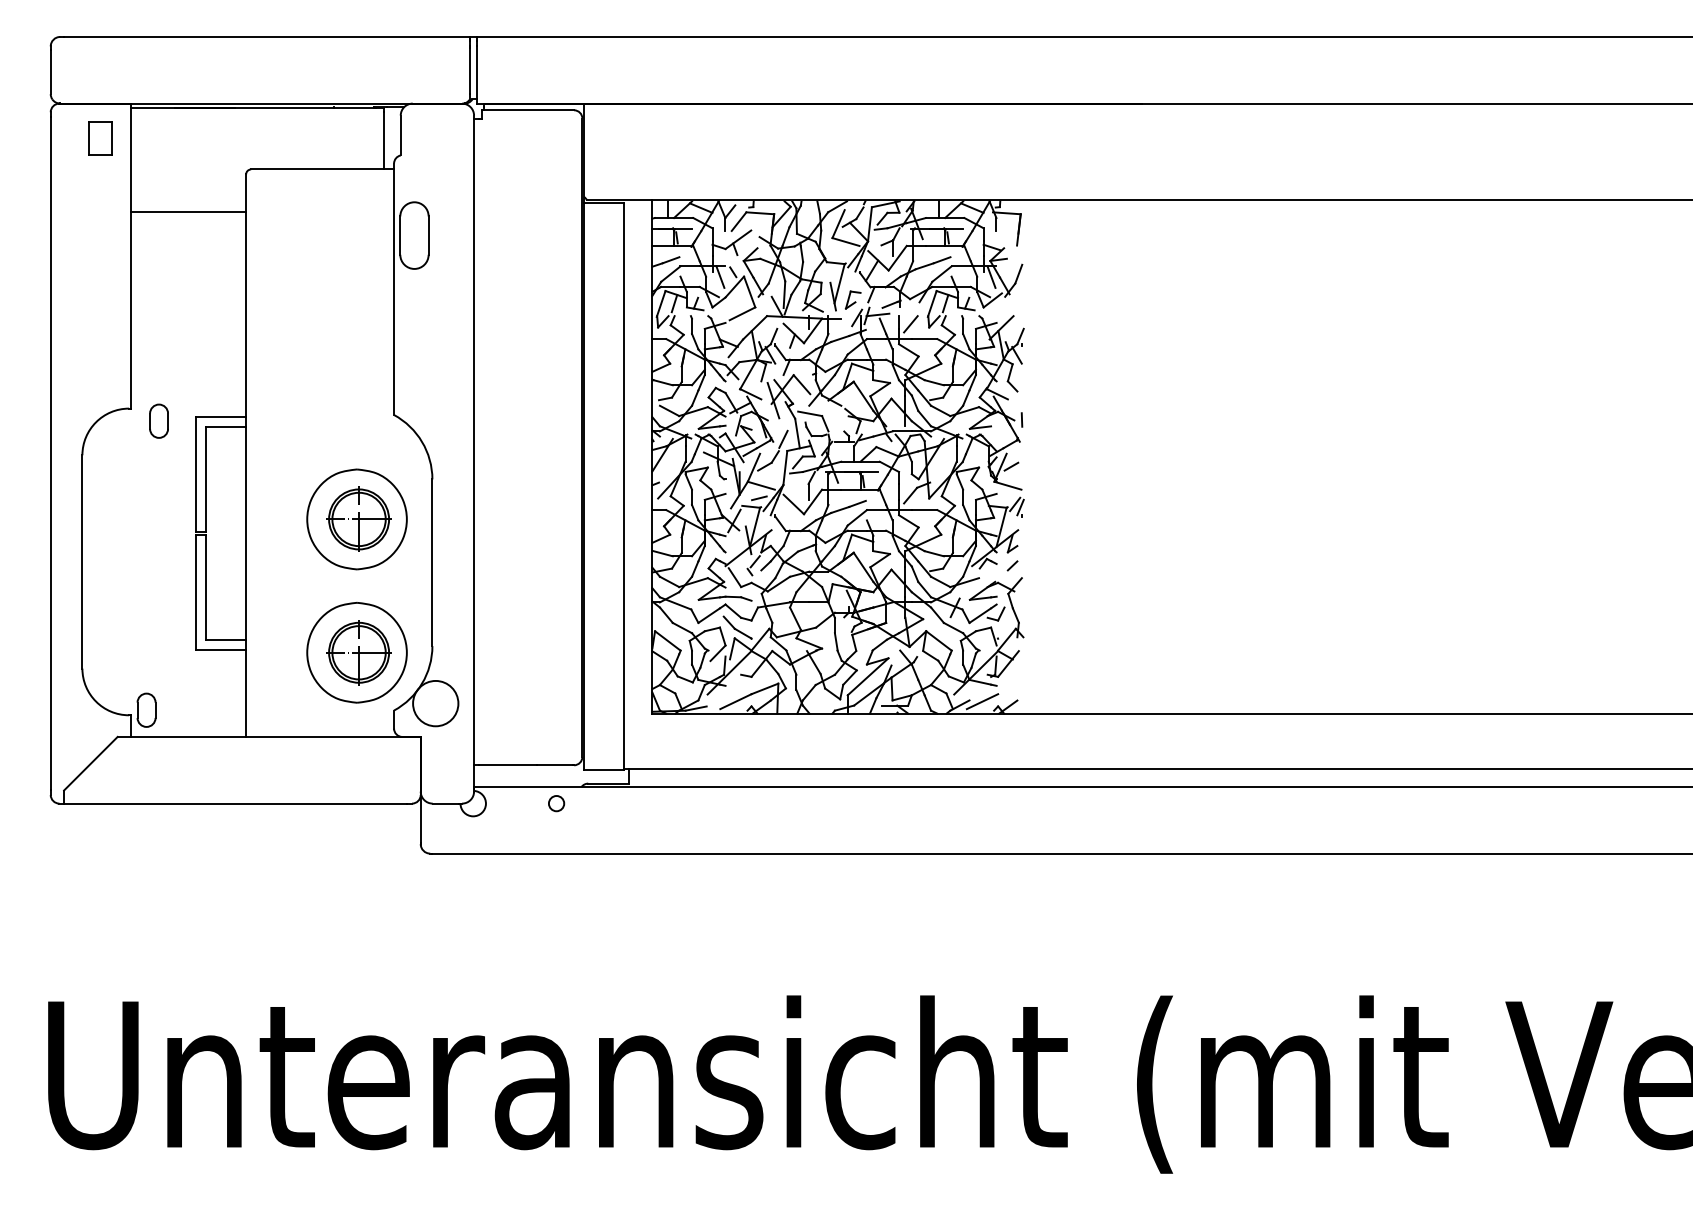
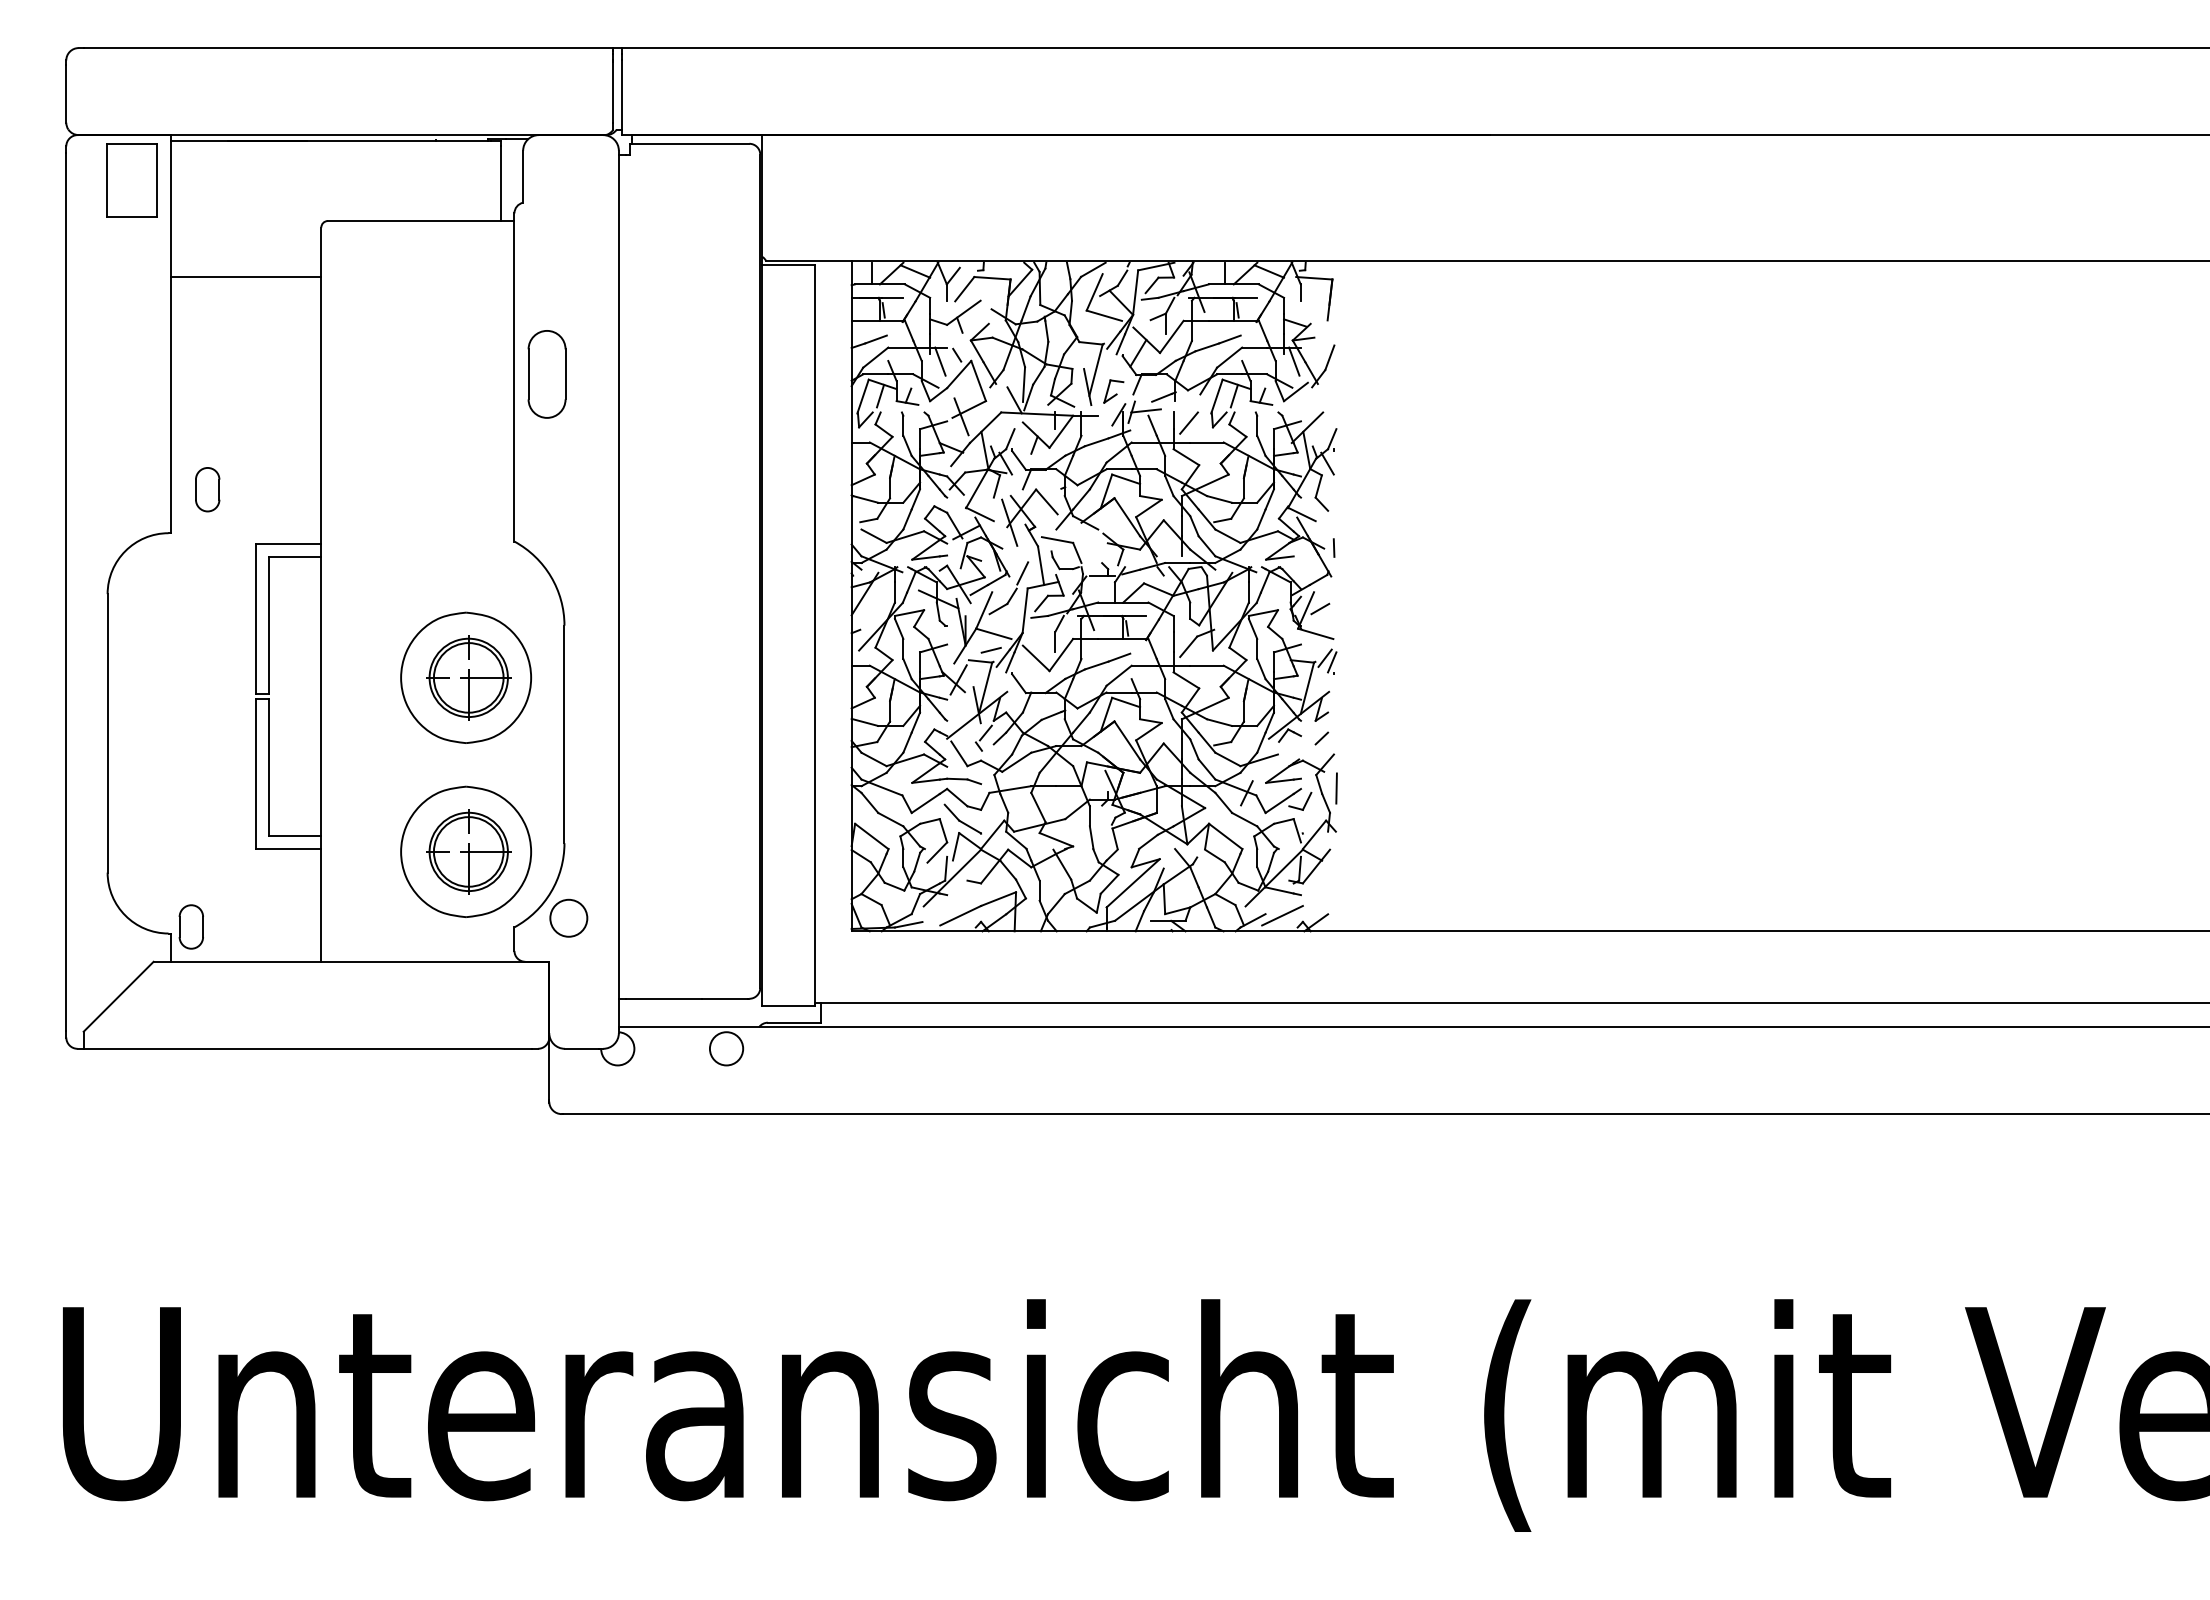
part: (100, 138) -> (131, 180), size x1.67
part: (414, 235) -> (546, 374), moved
line: (736, 319) -> (961, 416), added
part: (158, 421) -> (207, 489), moved
line: (1023, 604) -> (1336, 788), added
circle: (435, 703) -> (568, 917), size x0.62
circle: (556, 803) -> (726, 1048), size x1.67

